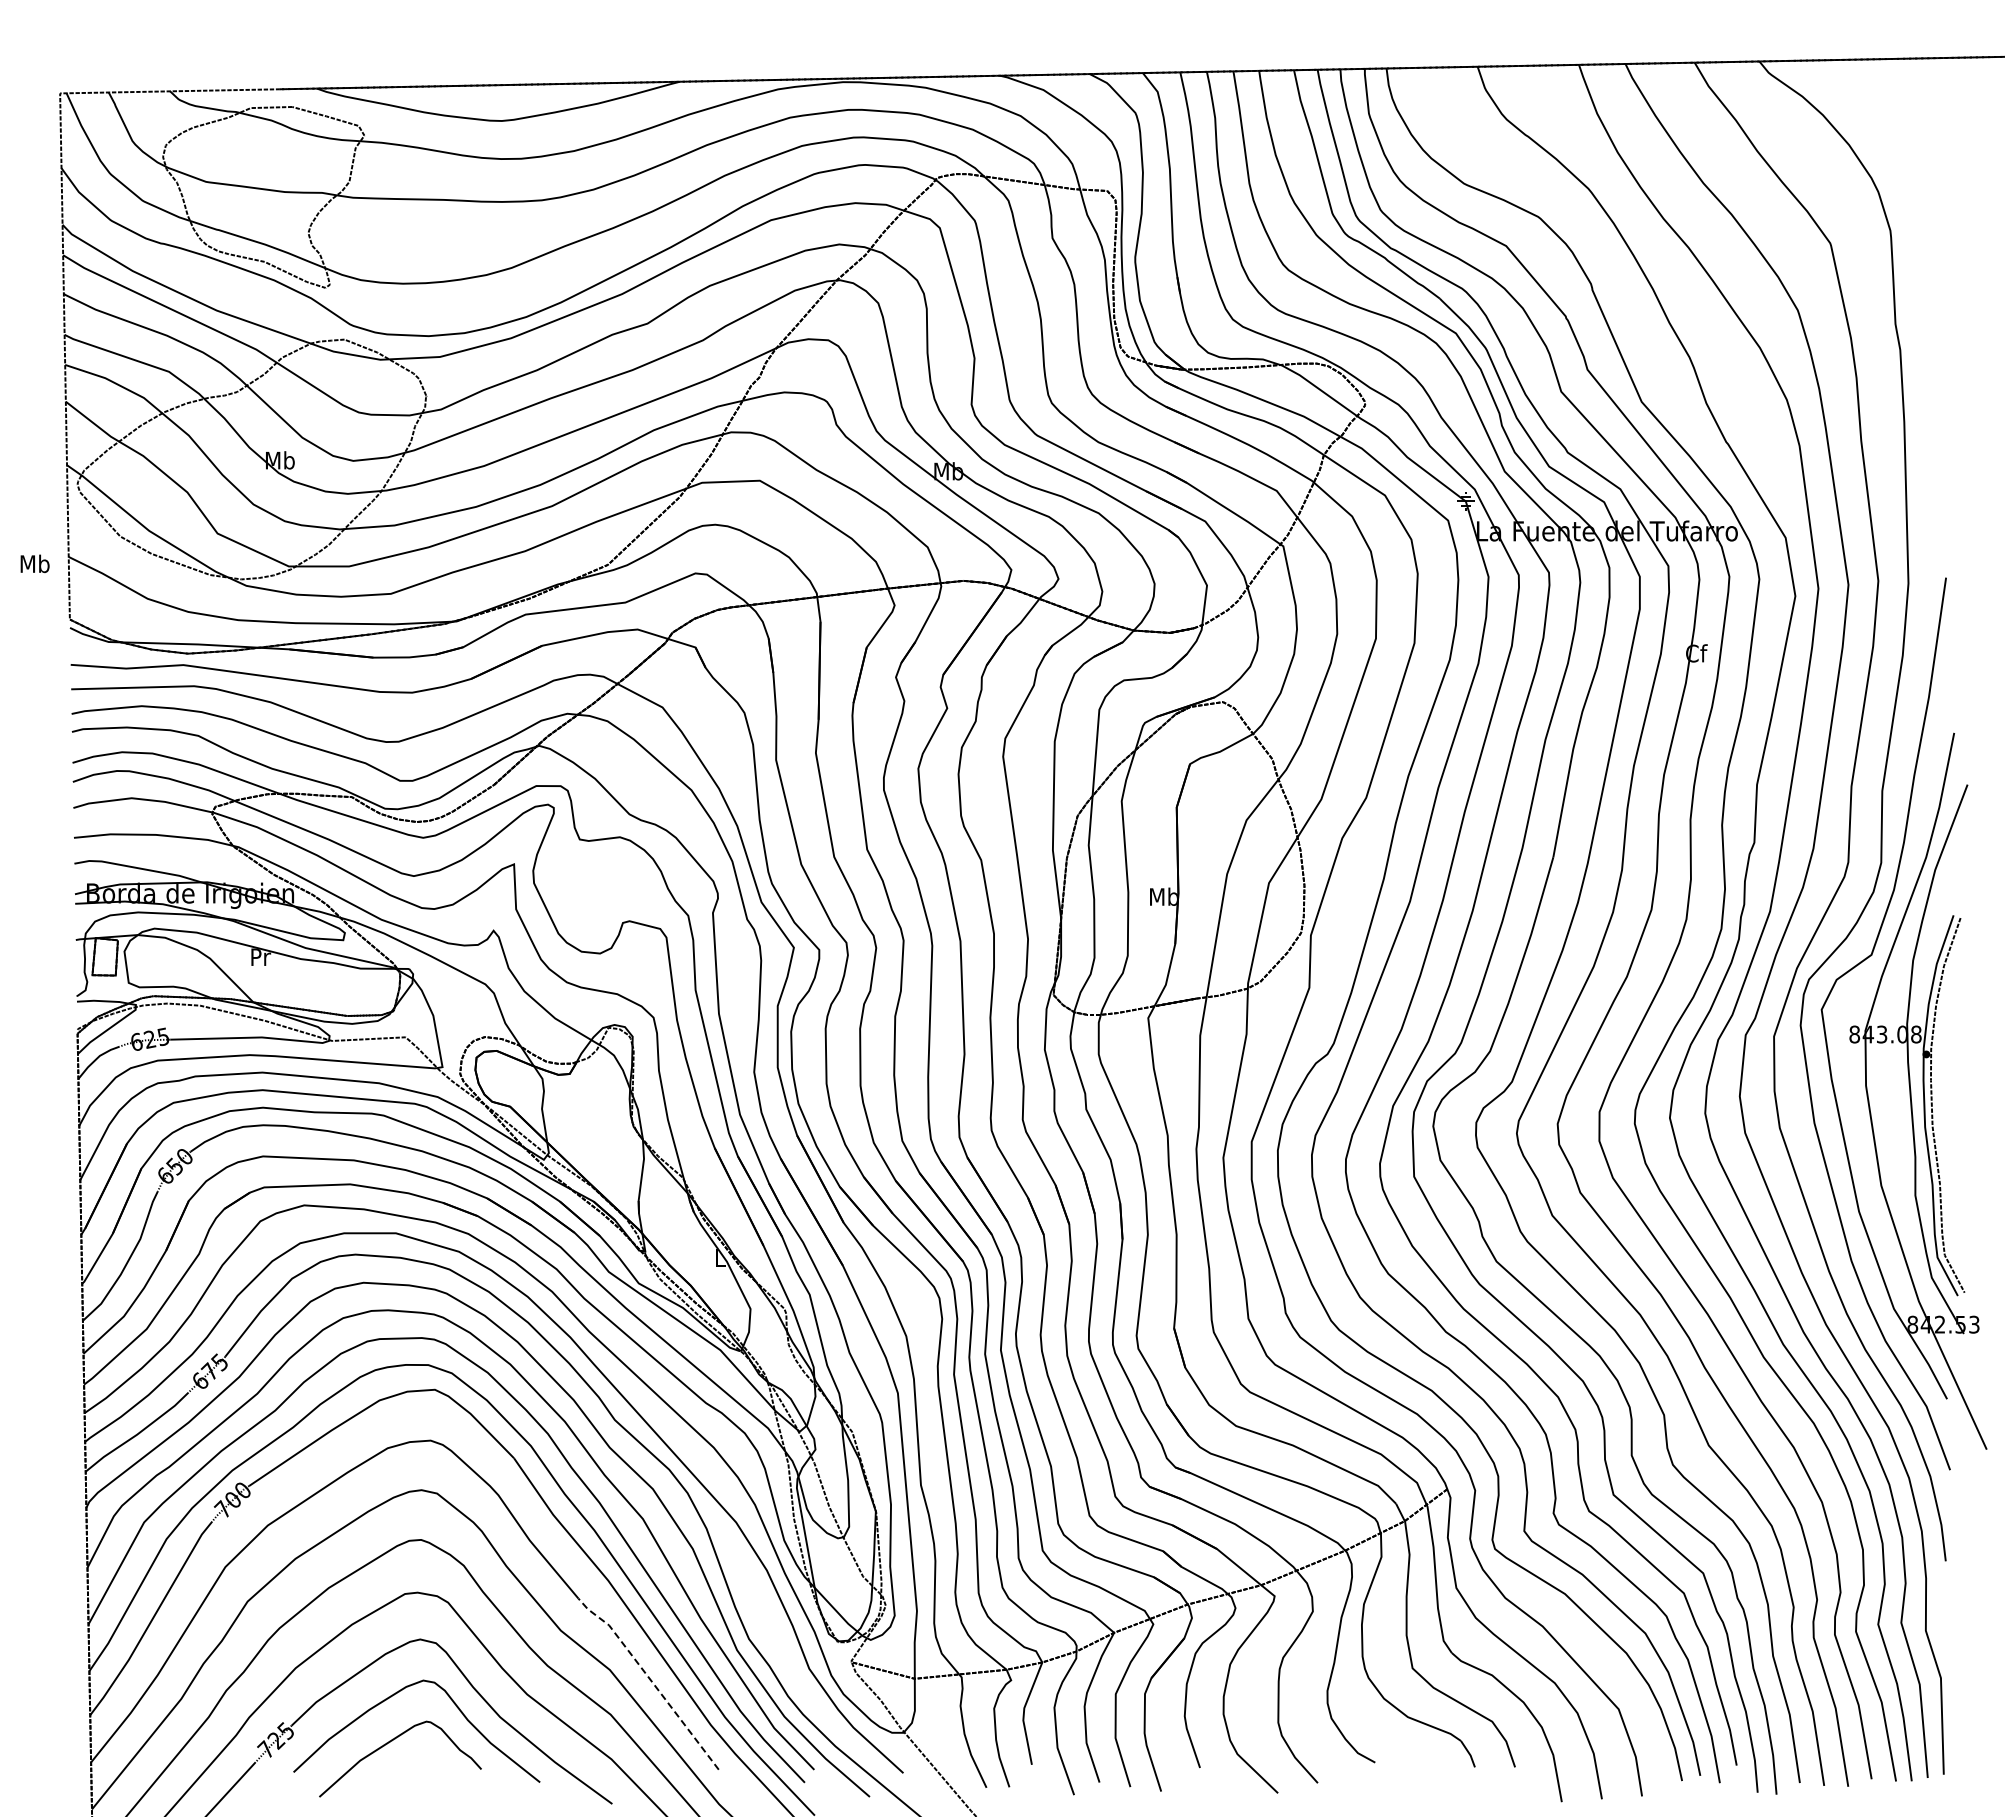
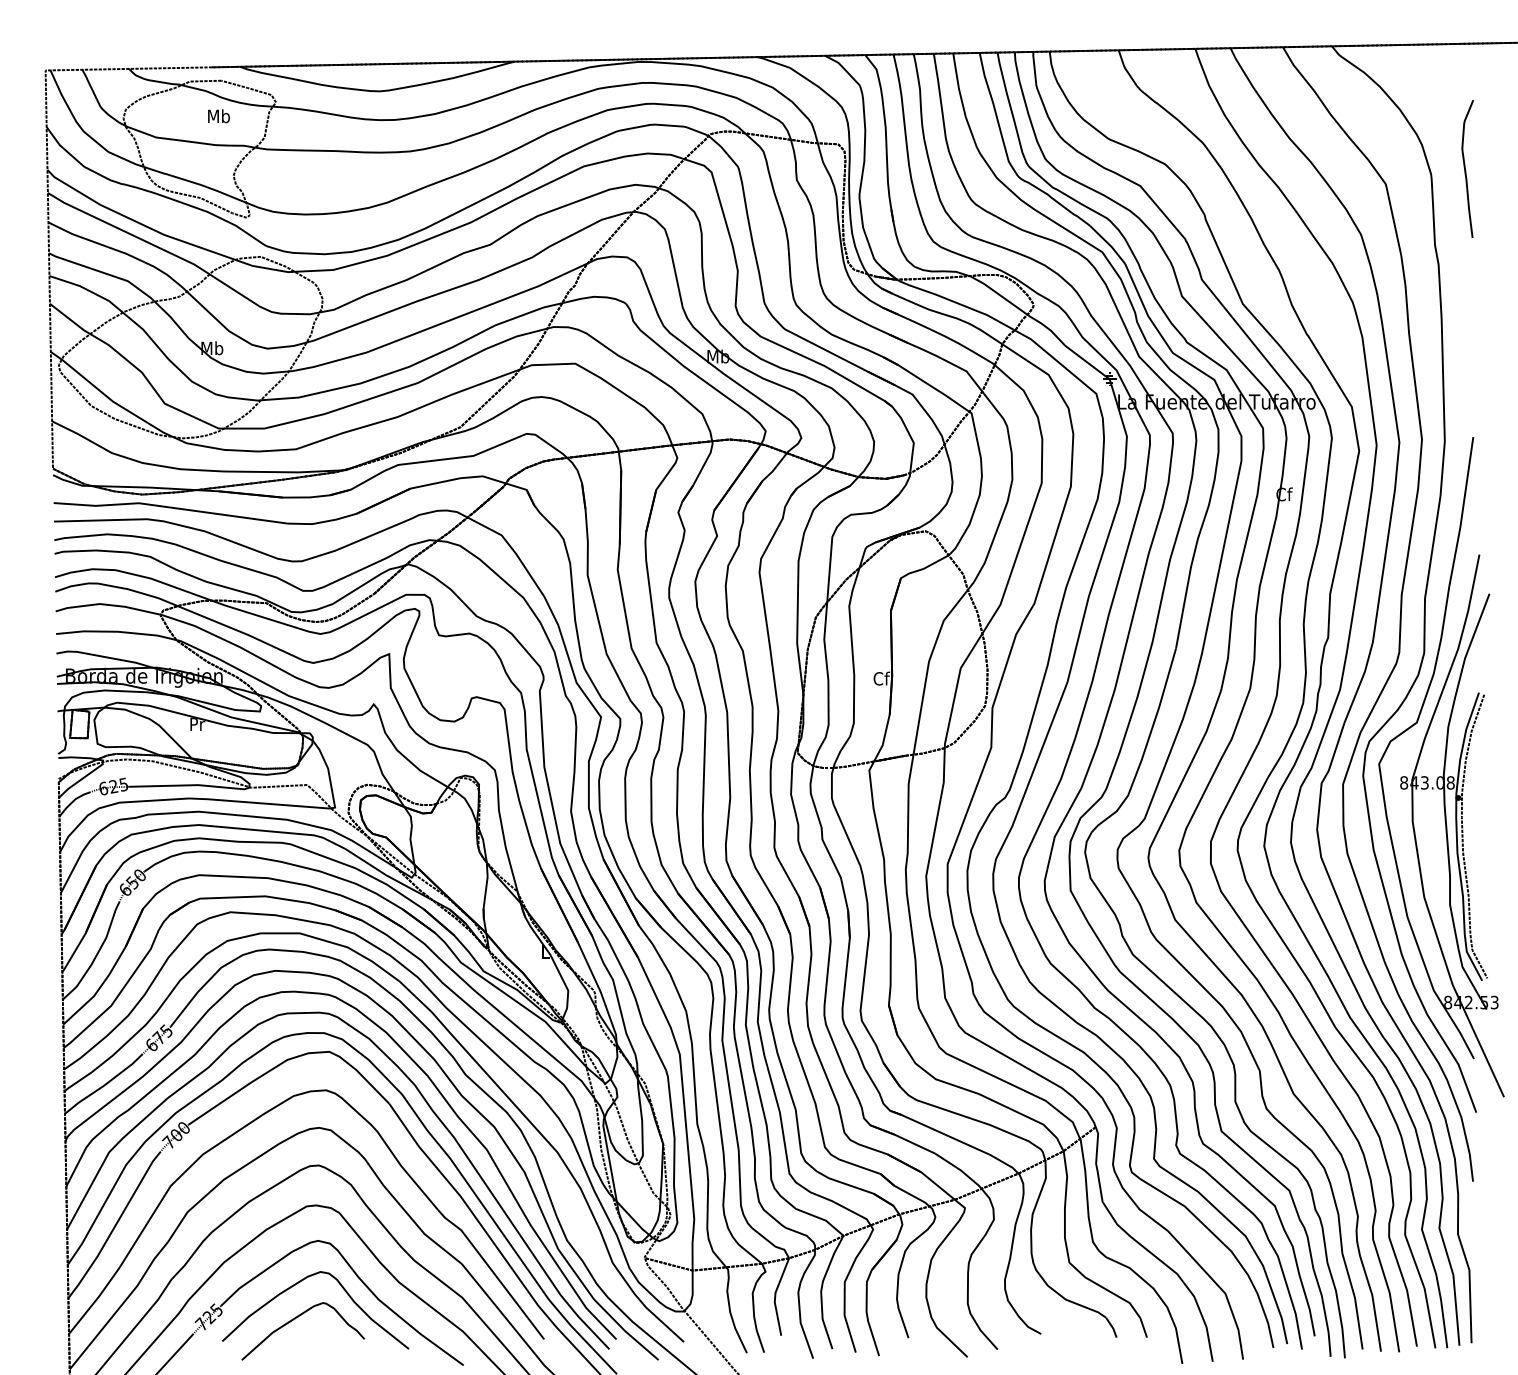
curve: (1936, 224) -> (1466, 169), added
text: (34, 563) -> (218, 115), moved
text: (1163, 896) -> (880, 678), Mb -> Cf
line: (650, 1680) -> (492, 1271), dashed -> solid

